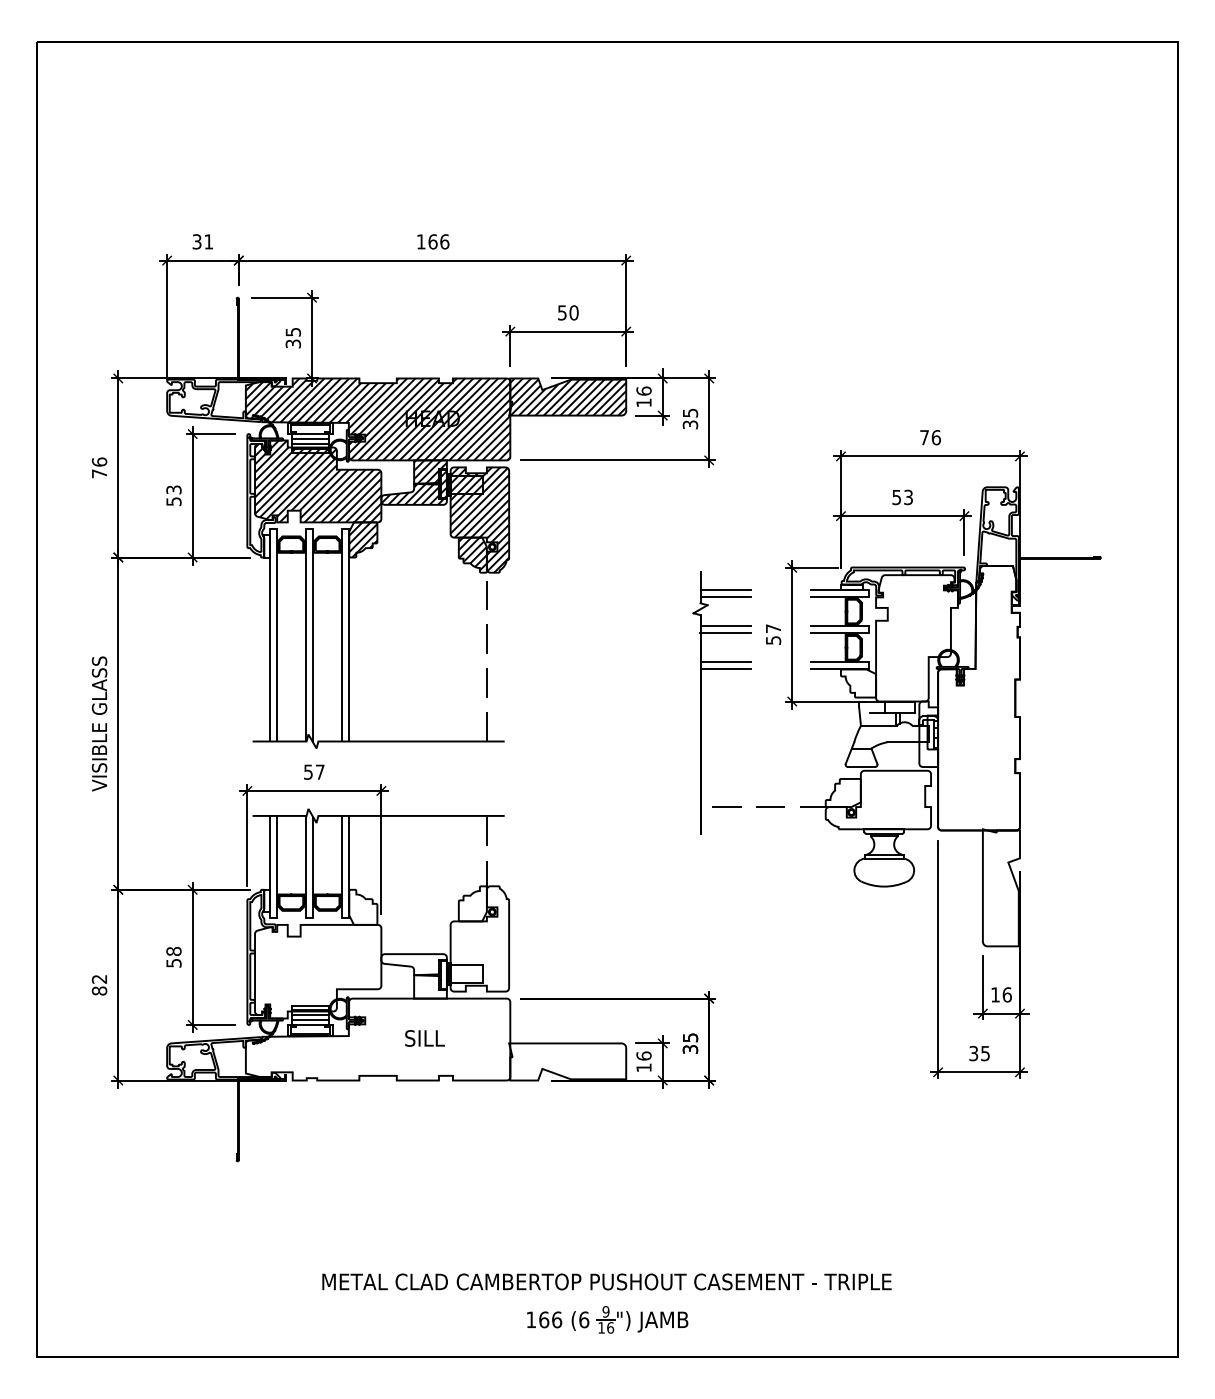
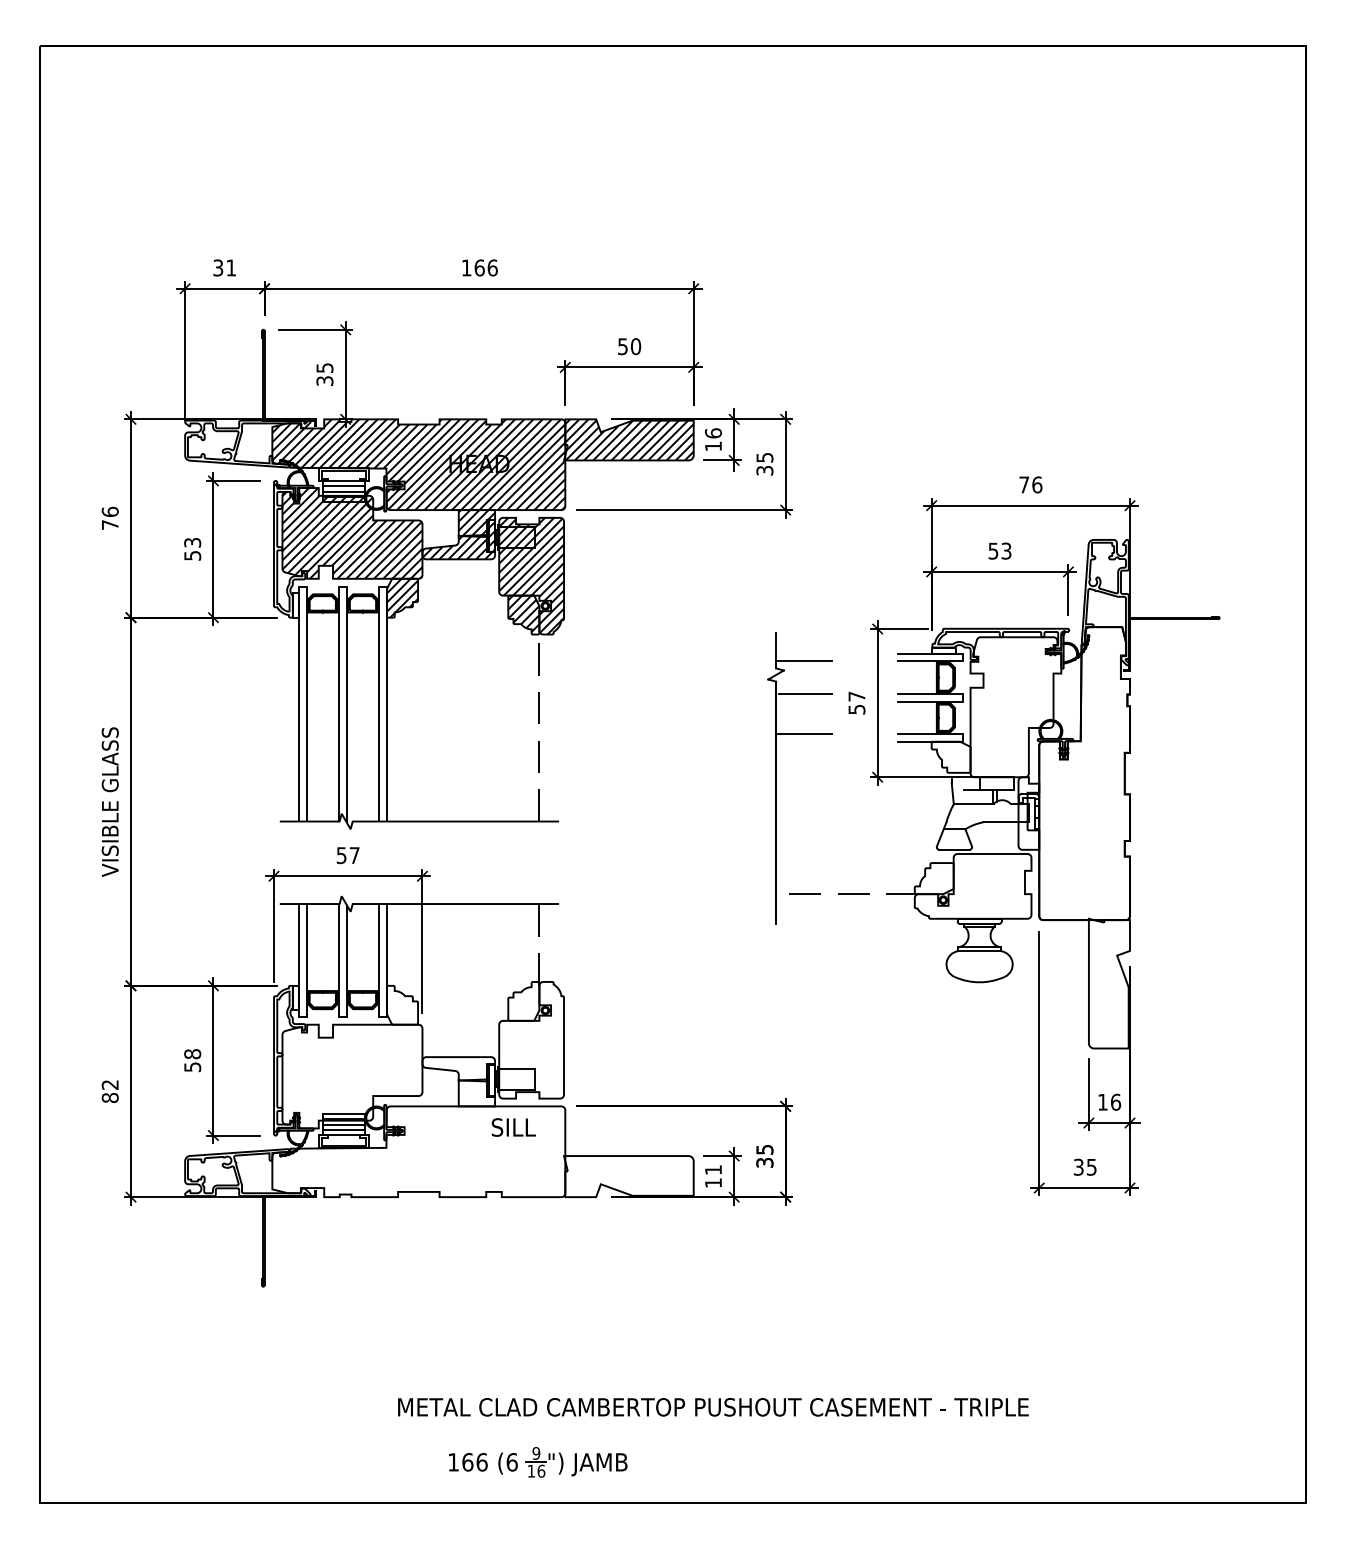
line: (726, 589) -> (804, 653), removed
line: (725, 633) -> (803, 701), removed
line: (726, 669) -> (804, 741), removed
text: (424, 1038) -> (513, 1127), moved
text: (644, 1055) -> (713, 1169), 16 -> 11
text: (607, 1282) -> (713, 1407), moved
part: (607, 1320) -> (538, 1462), moved

